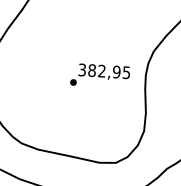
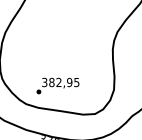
text: (99, 75) -> (57, 85), moved

